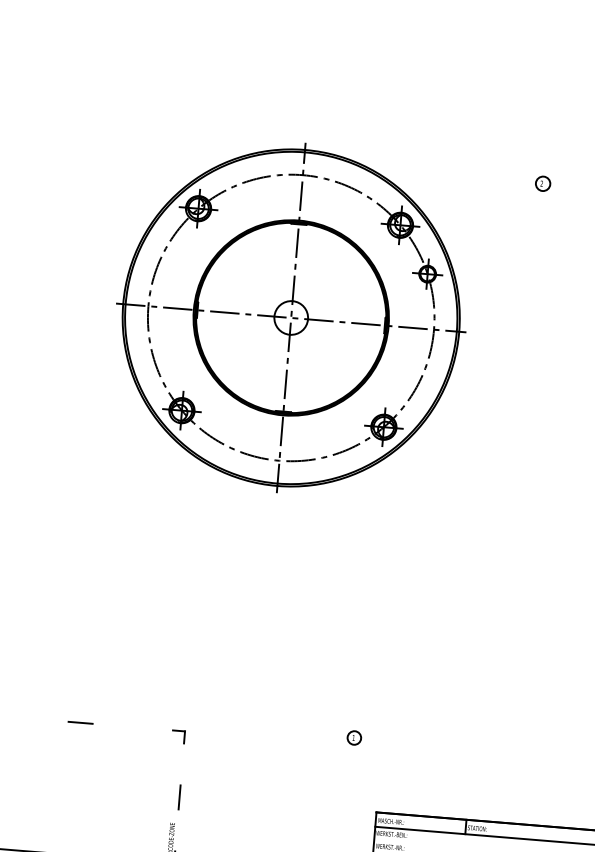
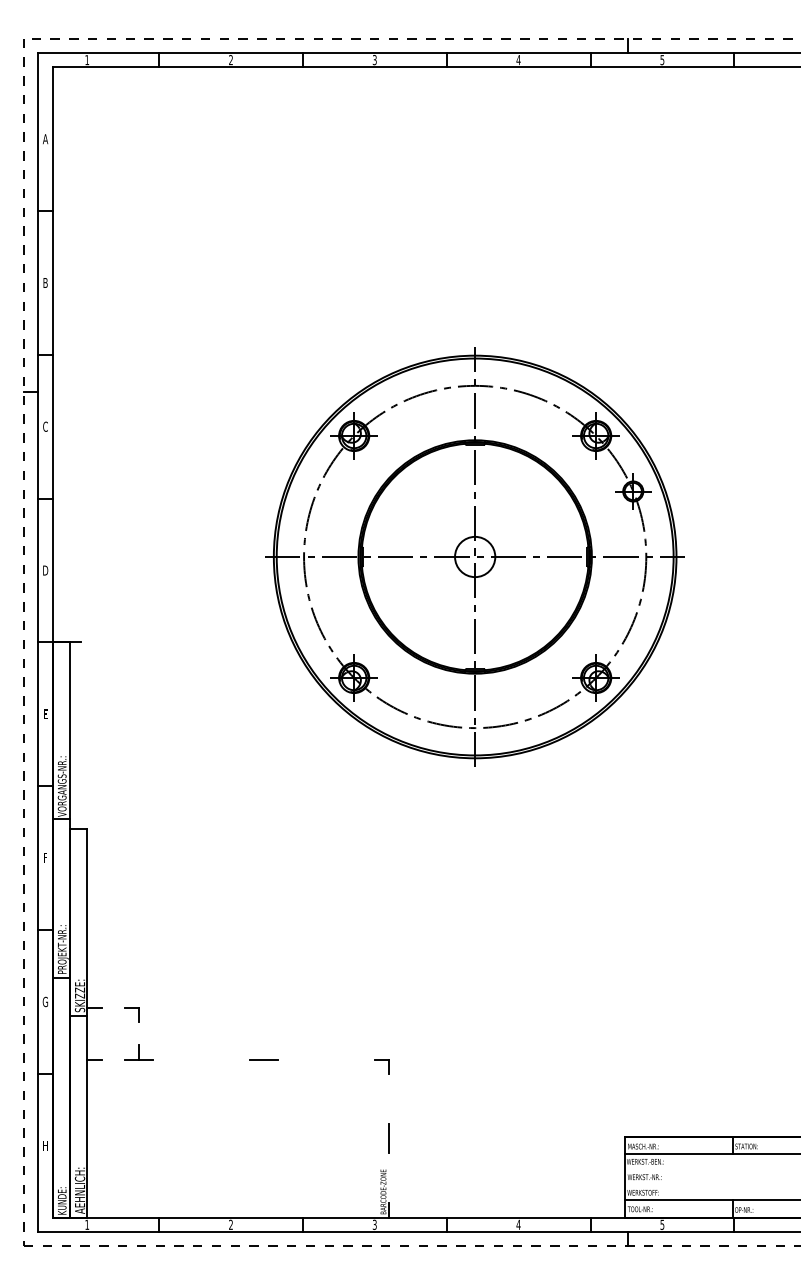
part: (542, 183) -> (761, 372), removed
part: (354, 737) -> (591, 1050), removed

